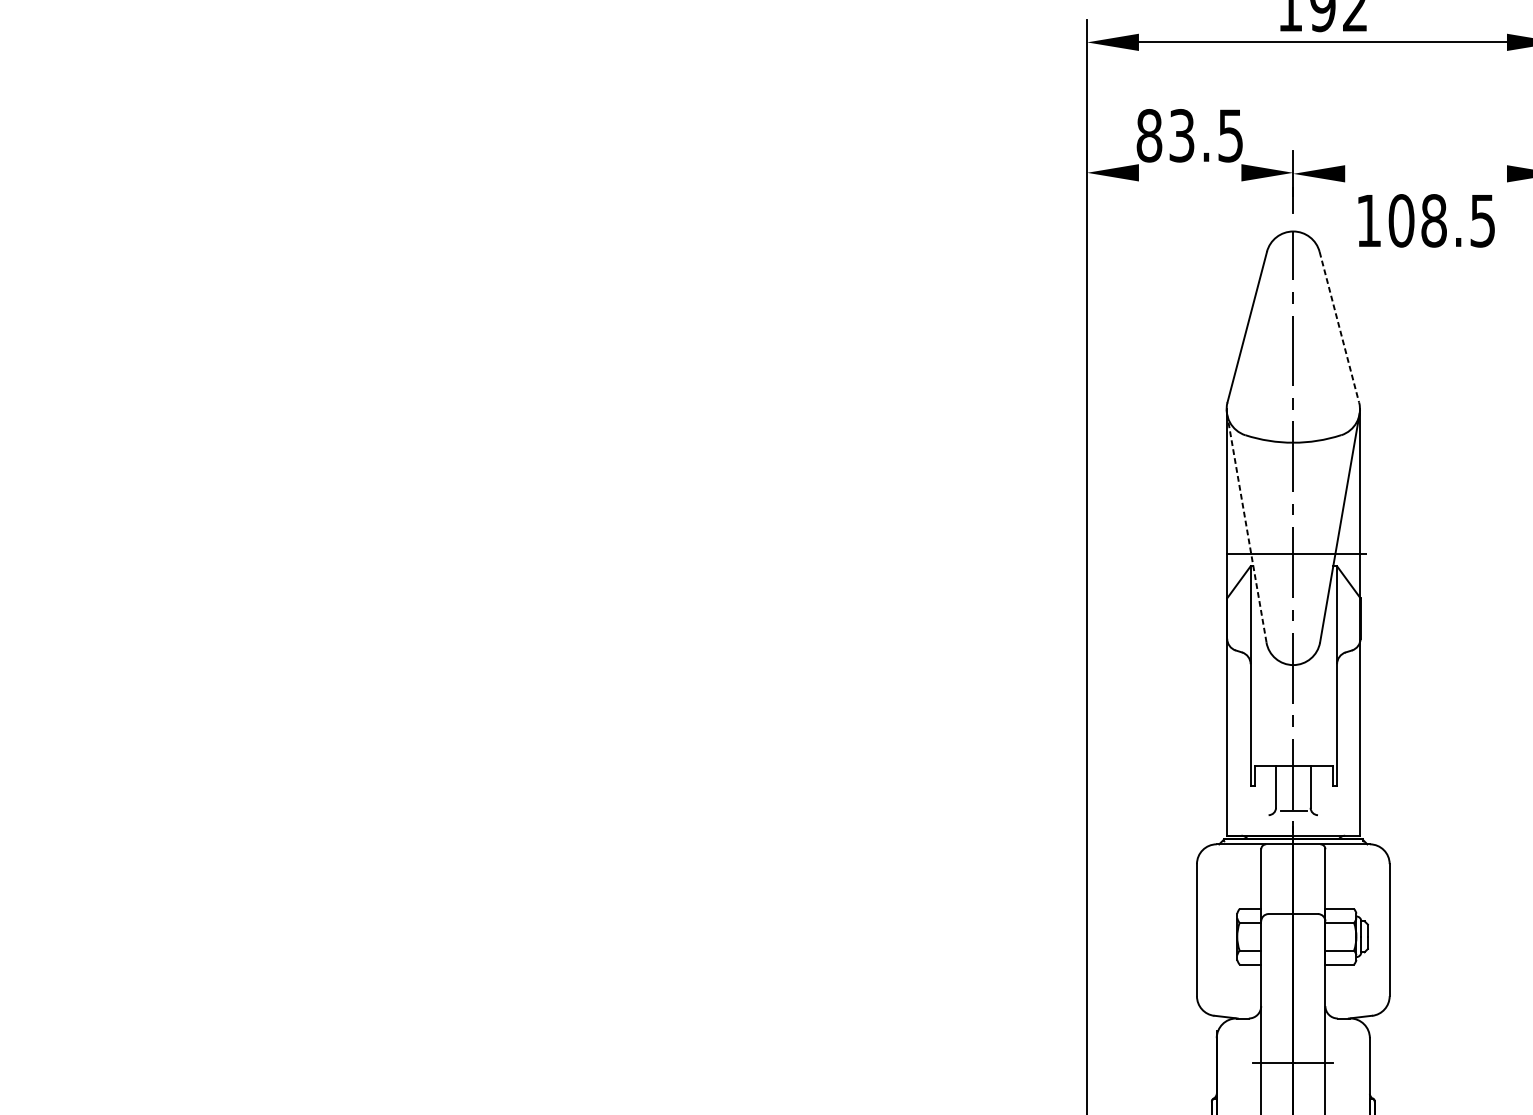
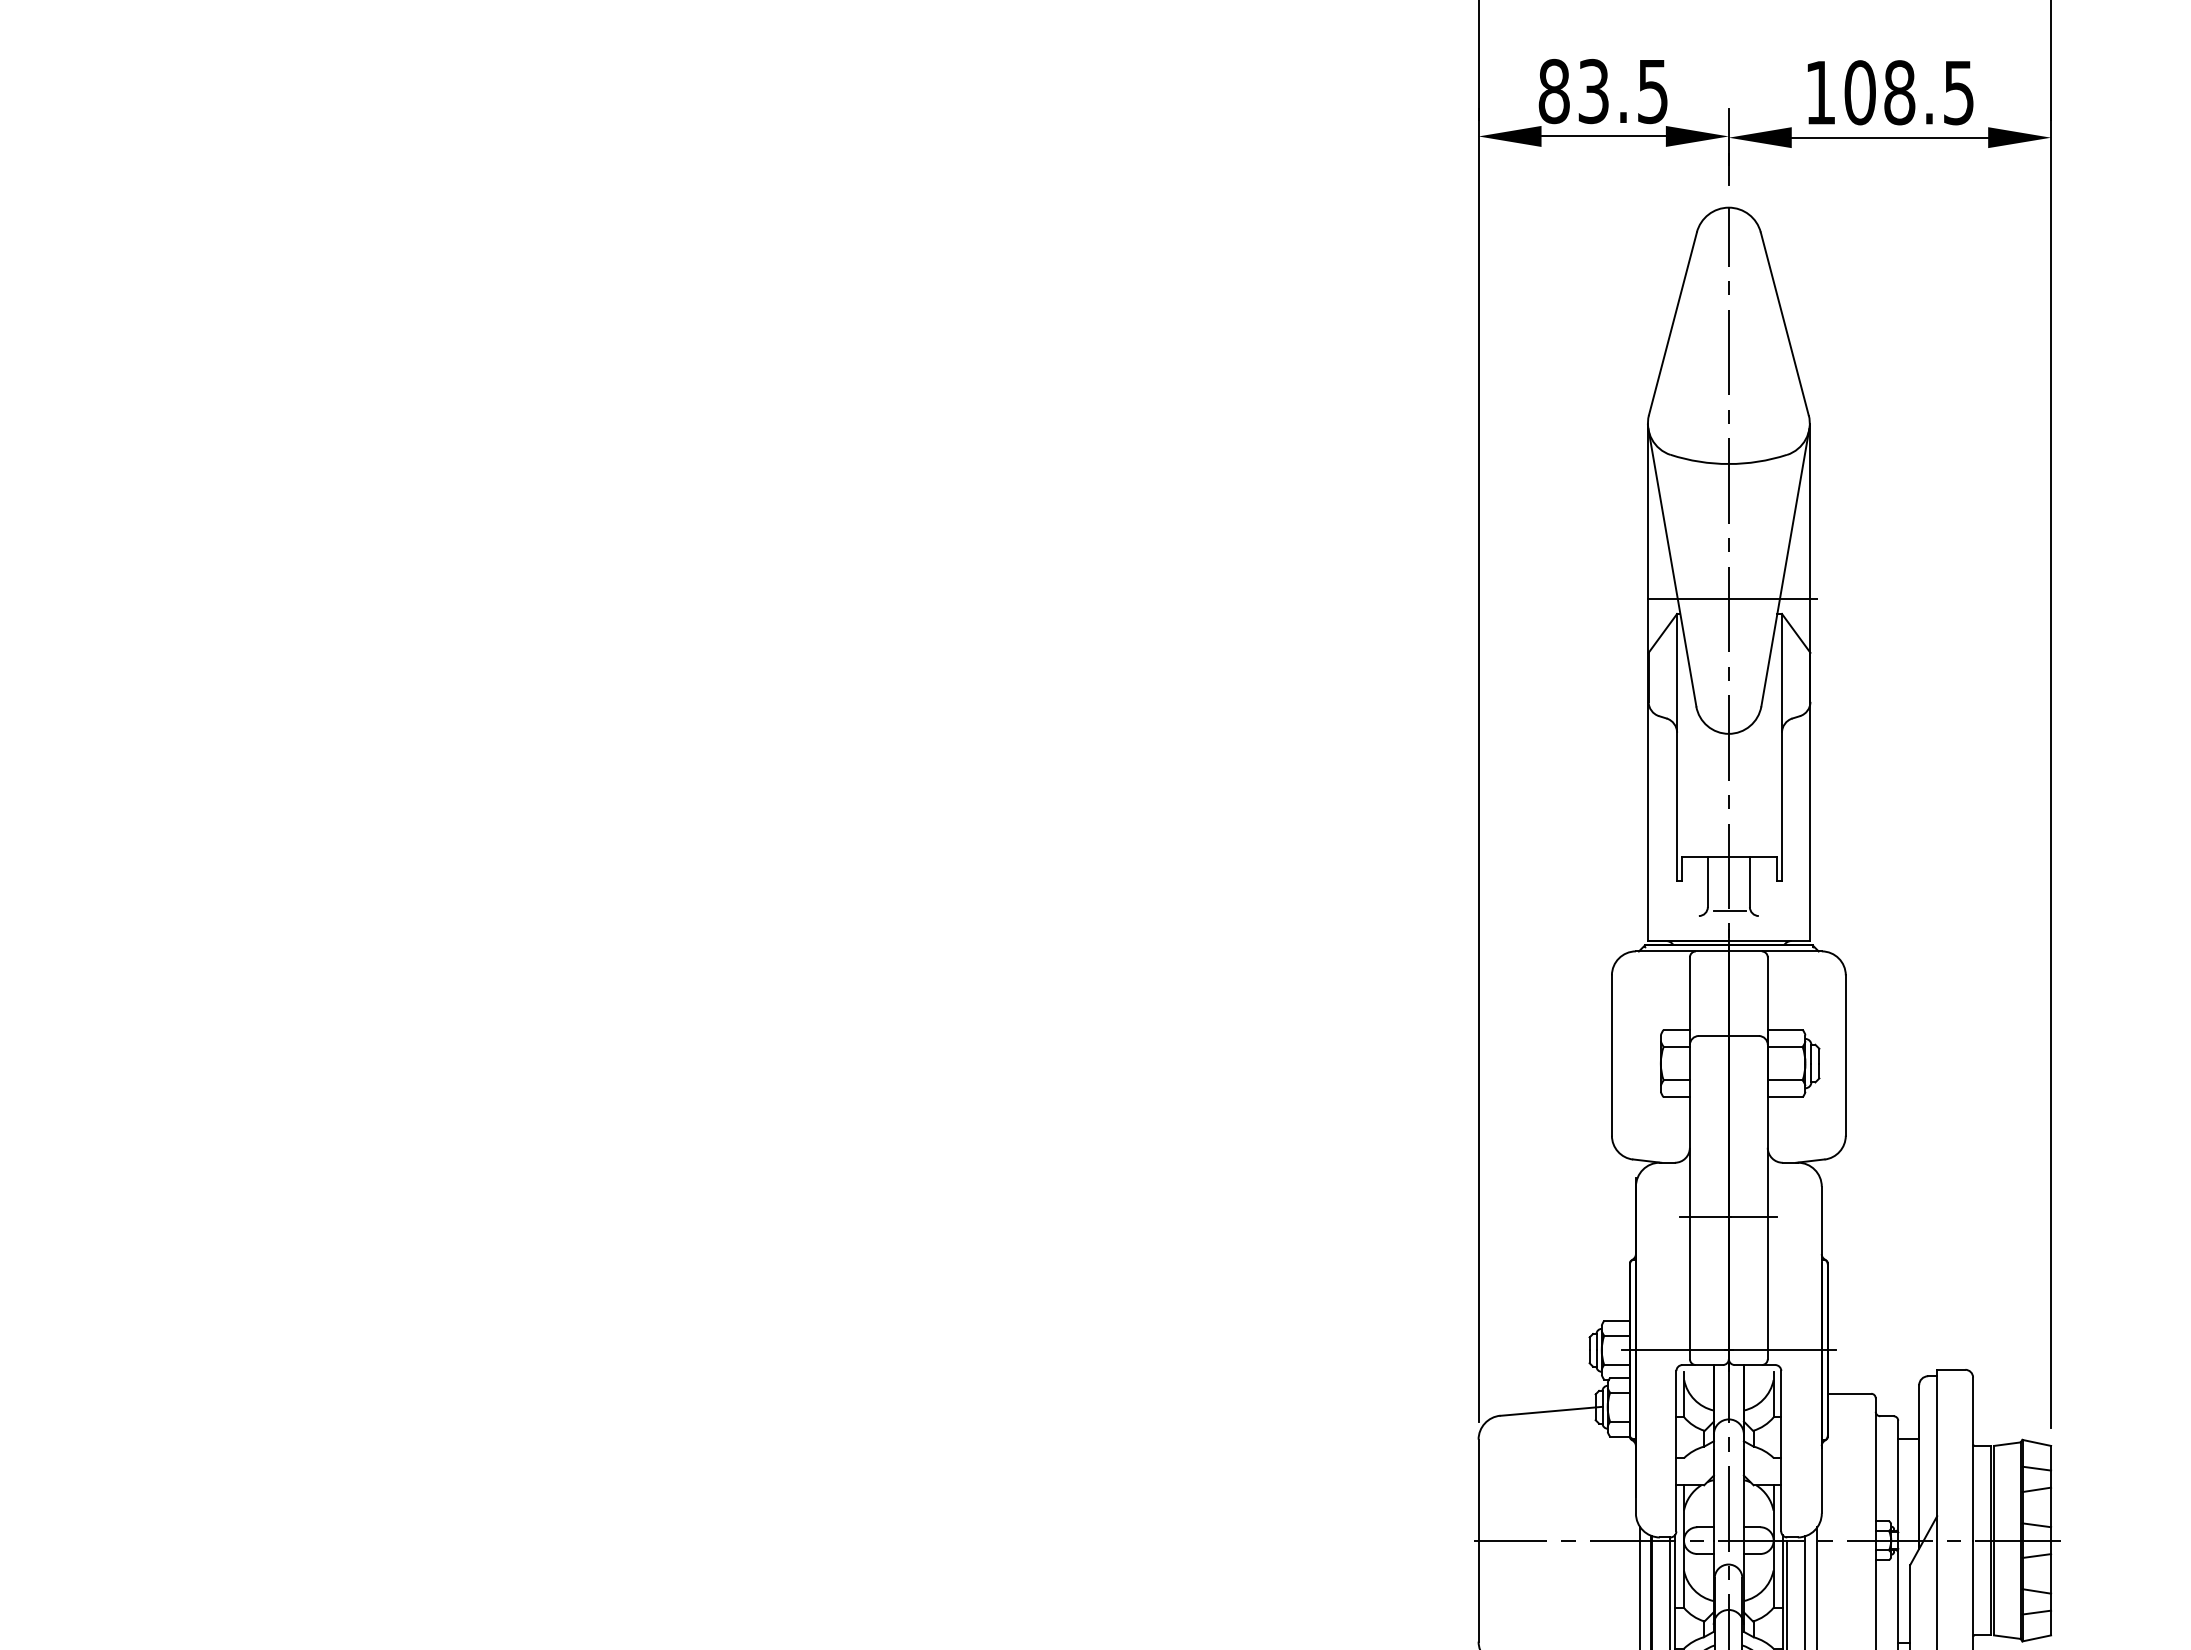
line: (1190, 172) -> (1603, 136), added
line: (1425, 173) -> (1889, 137), added
text: (1426, 220) -> (1890, 92), moved
line: (1339, 327) -> (1784, 324), dashed -> solid
line: (1246, 528) -> (1672, 567), dashed -> solid

